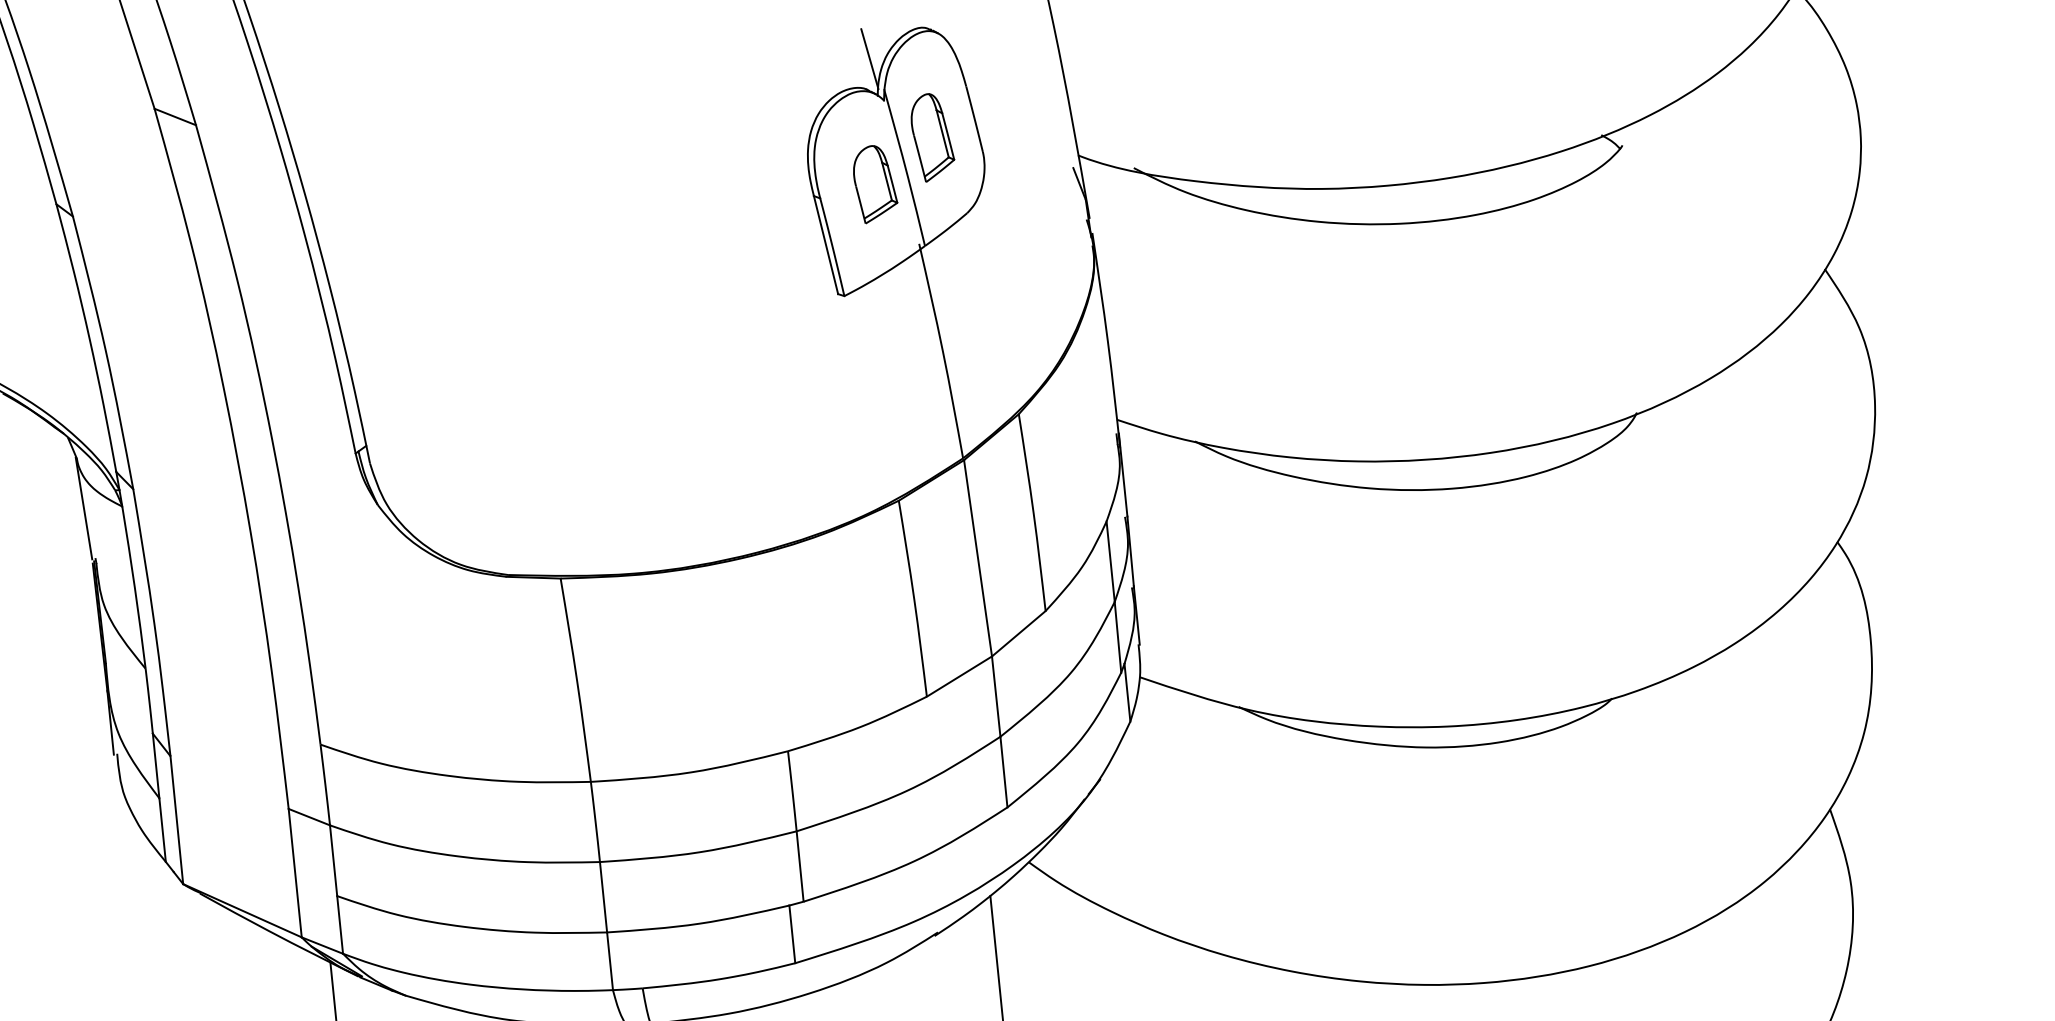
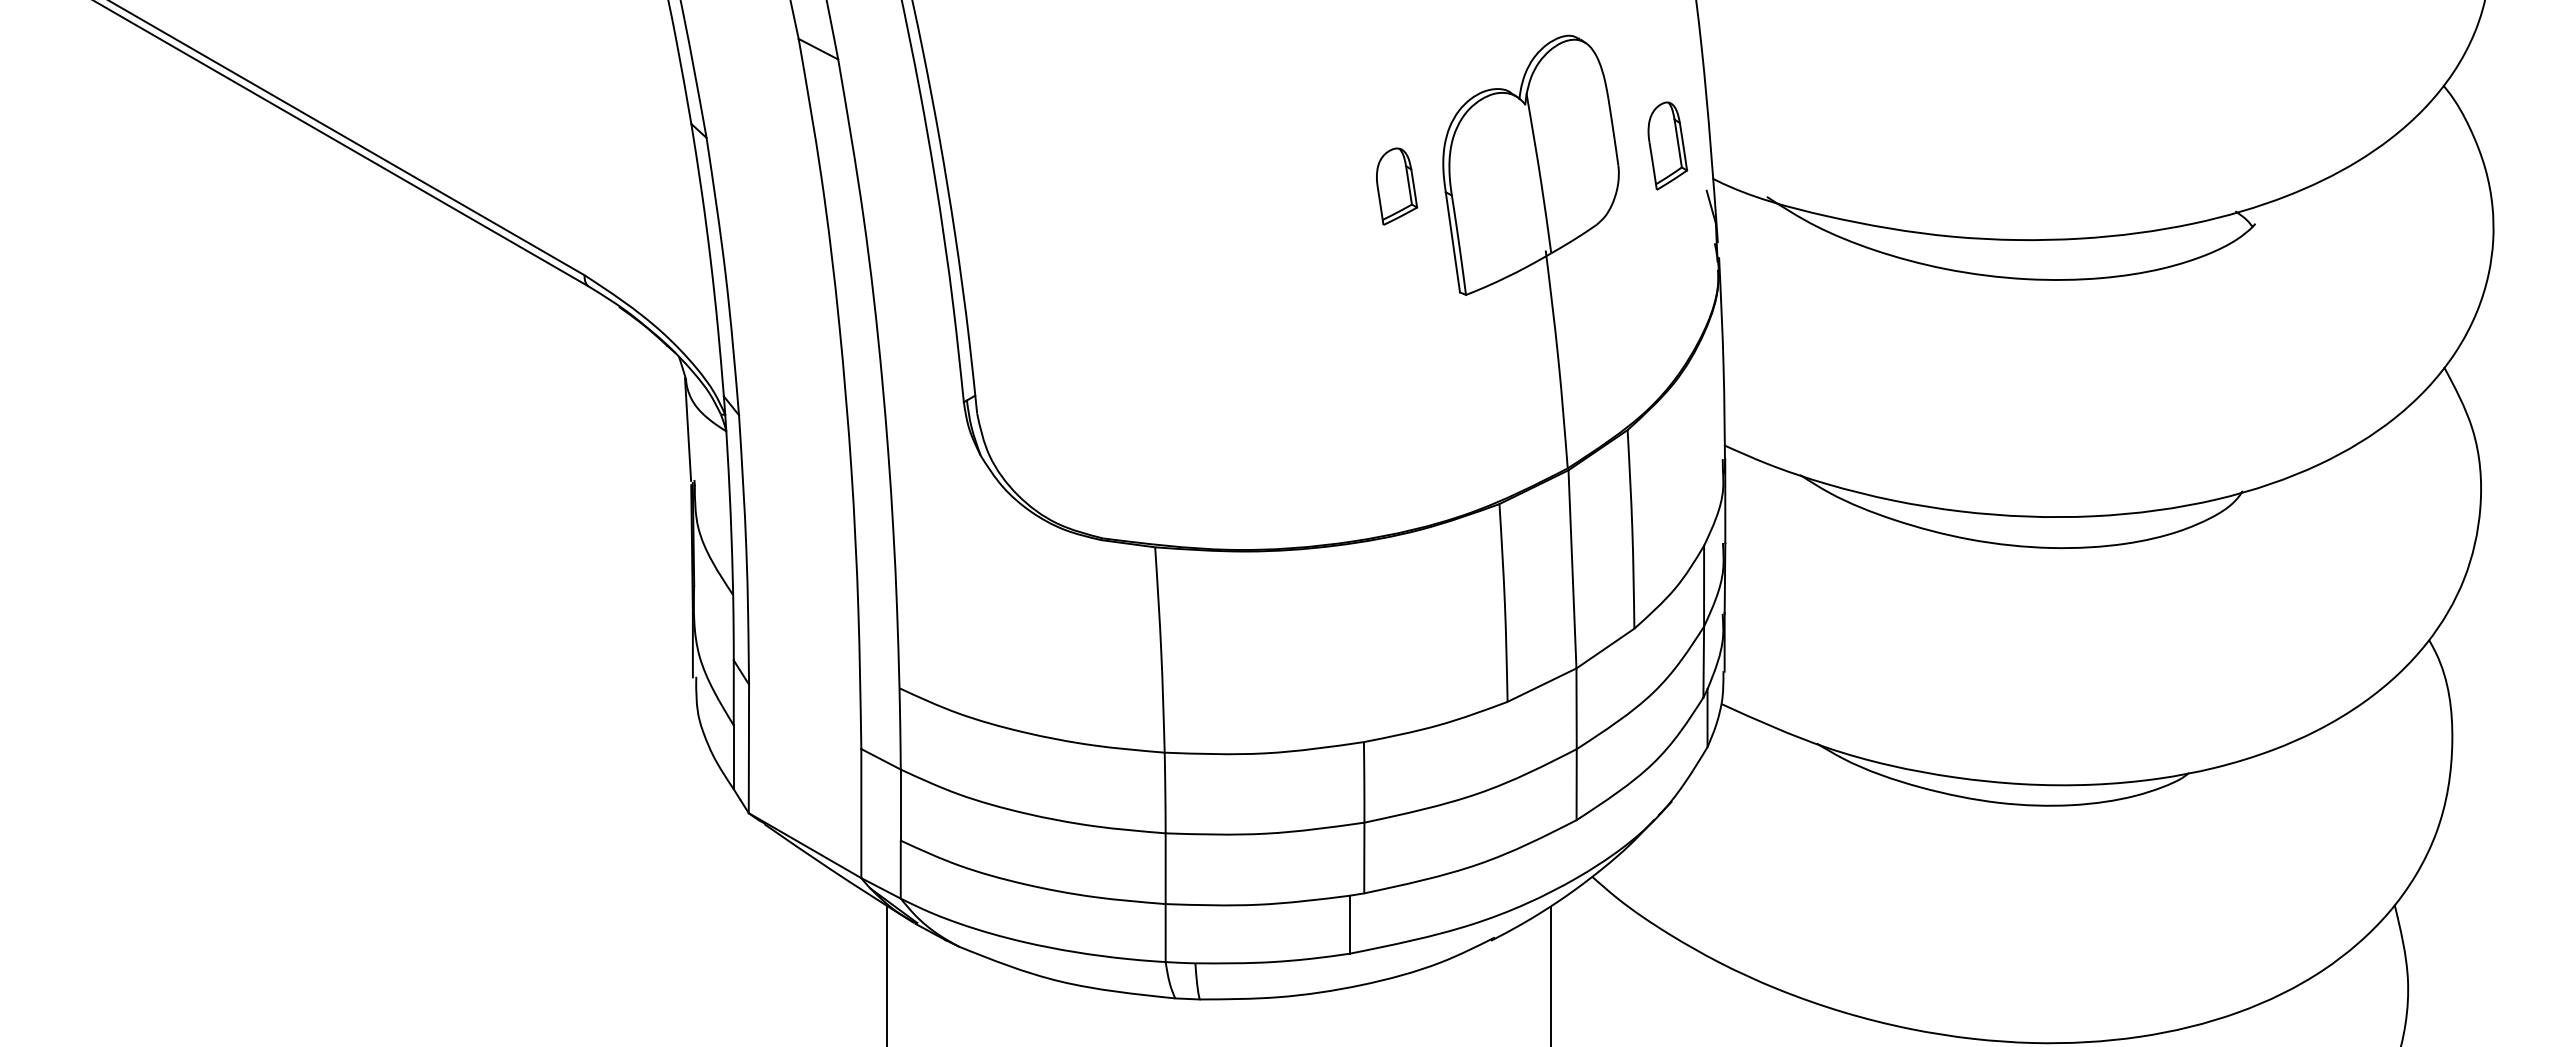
line: (869, 58) -> (1514, 61), removed
part: (932, 136) -> (1667, 145), moved
part: (875, 183) -> (1397, 186), moved

